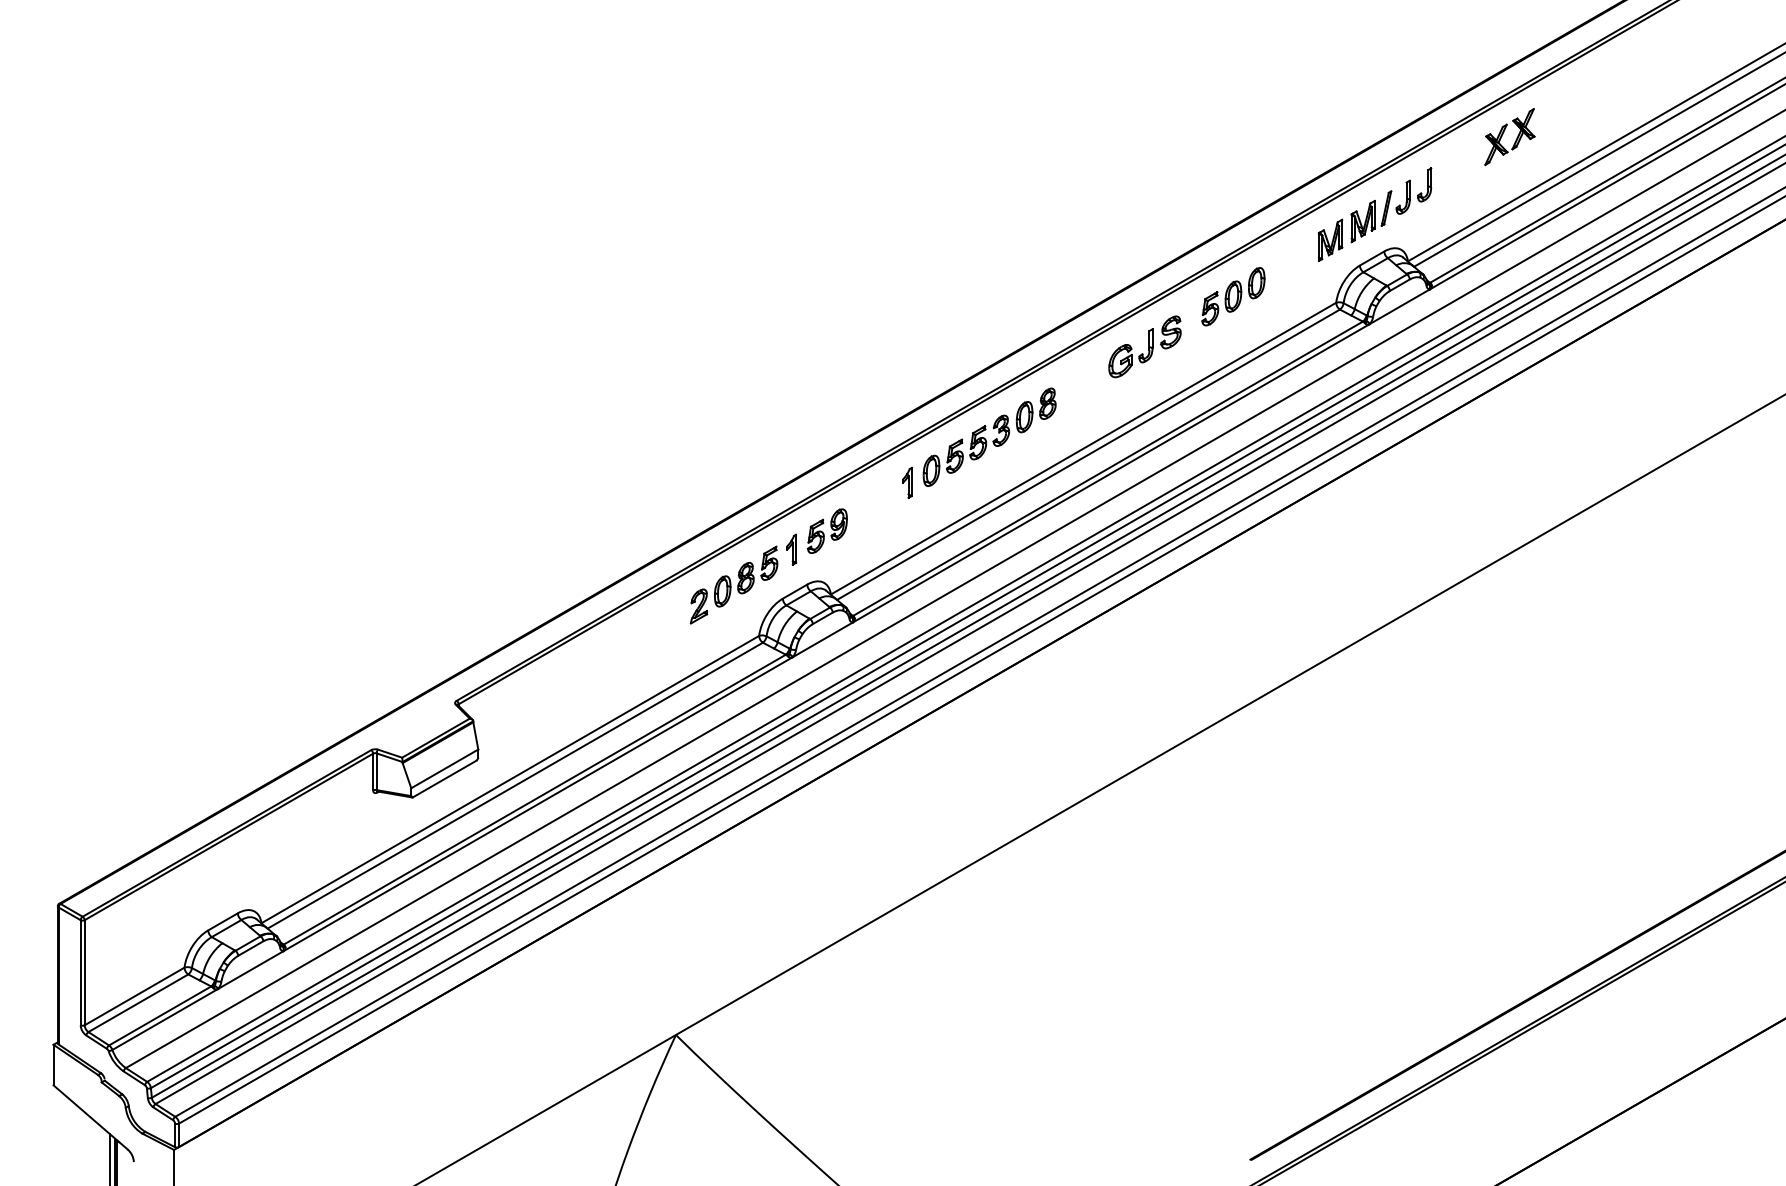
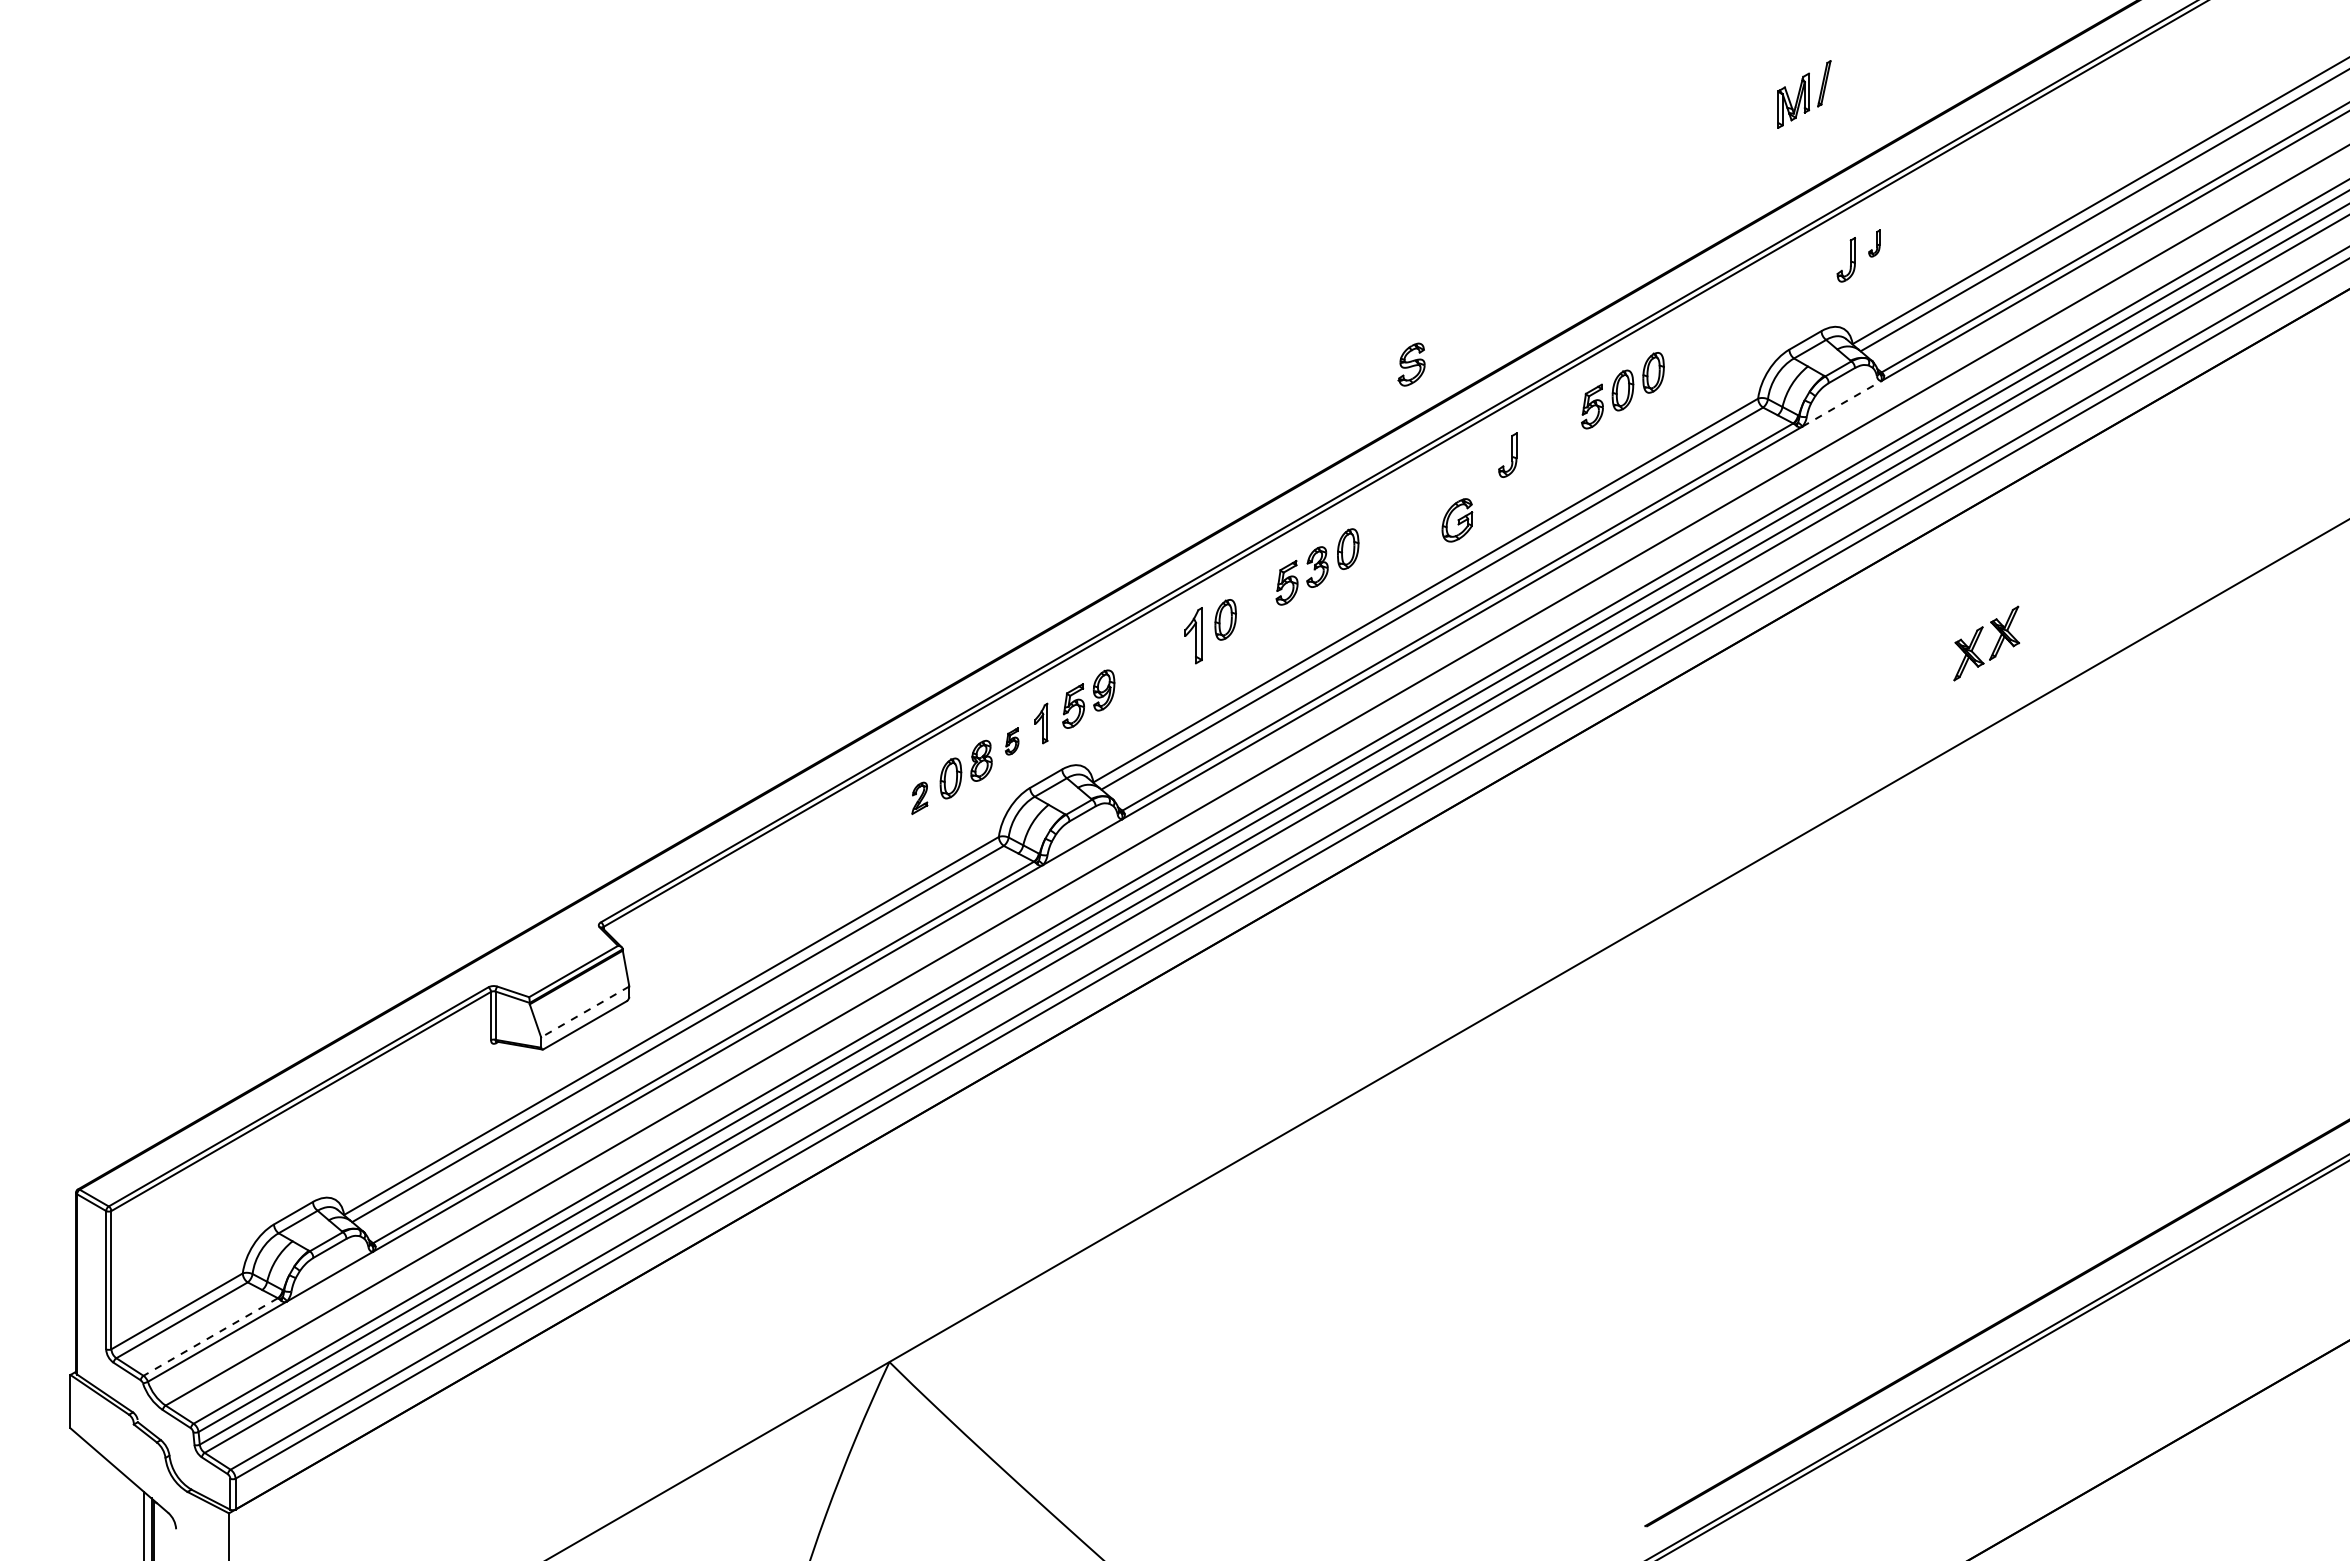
part: (1515, 140) -> (1994, 647), moved
part: (1424, 184) -> (1874, 243), size x0.6
part: (1371, 216) -> (1804, 94), moved
part: (1330, 240) -> (1750, 316), removed
line: (1399, 306) -> (1841, 403), solid -> dashed
part: (1170, 332) -> (1411, 364), moved
part: (1120, 361) -> (1457, 520), moved
part: (1047, 403) -> (1378, 531), removed
part: (954, 456) -> (1256, 600), removed
part: (907, 482) -> (1193, 635), size x1.4
part: (768, 563) -> (1011, 741), size x0.6
part: (698, 606) -> (919, 798), size x0.7
line: (444, 768) -> (585, 1011), solid -> dashed
line: (159, 1016) -> (210, 1337), solid -> dashed

